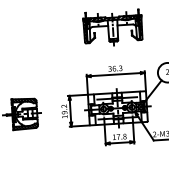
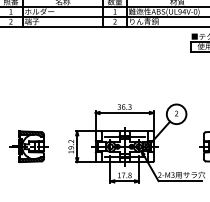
part: (112, 28) -> (124, 66), removed

